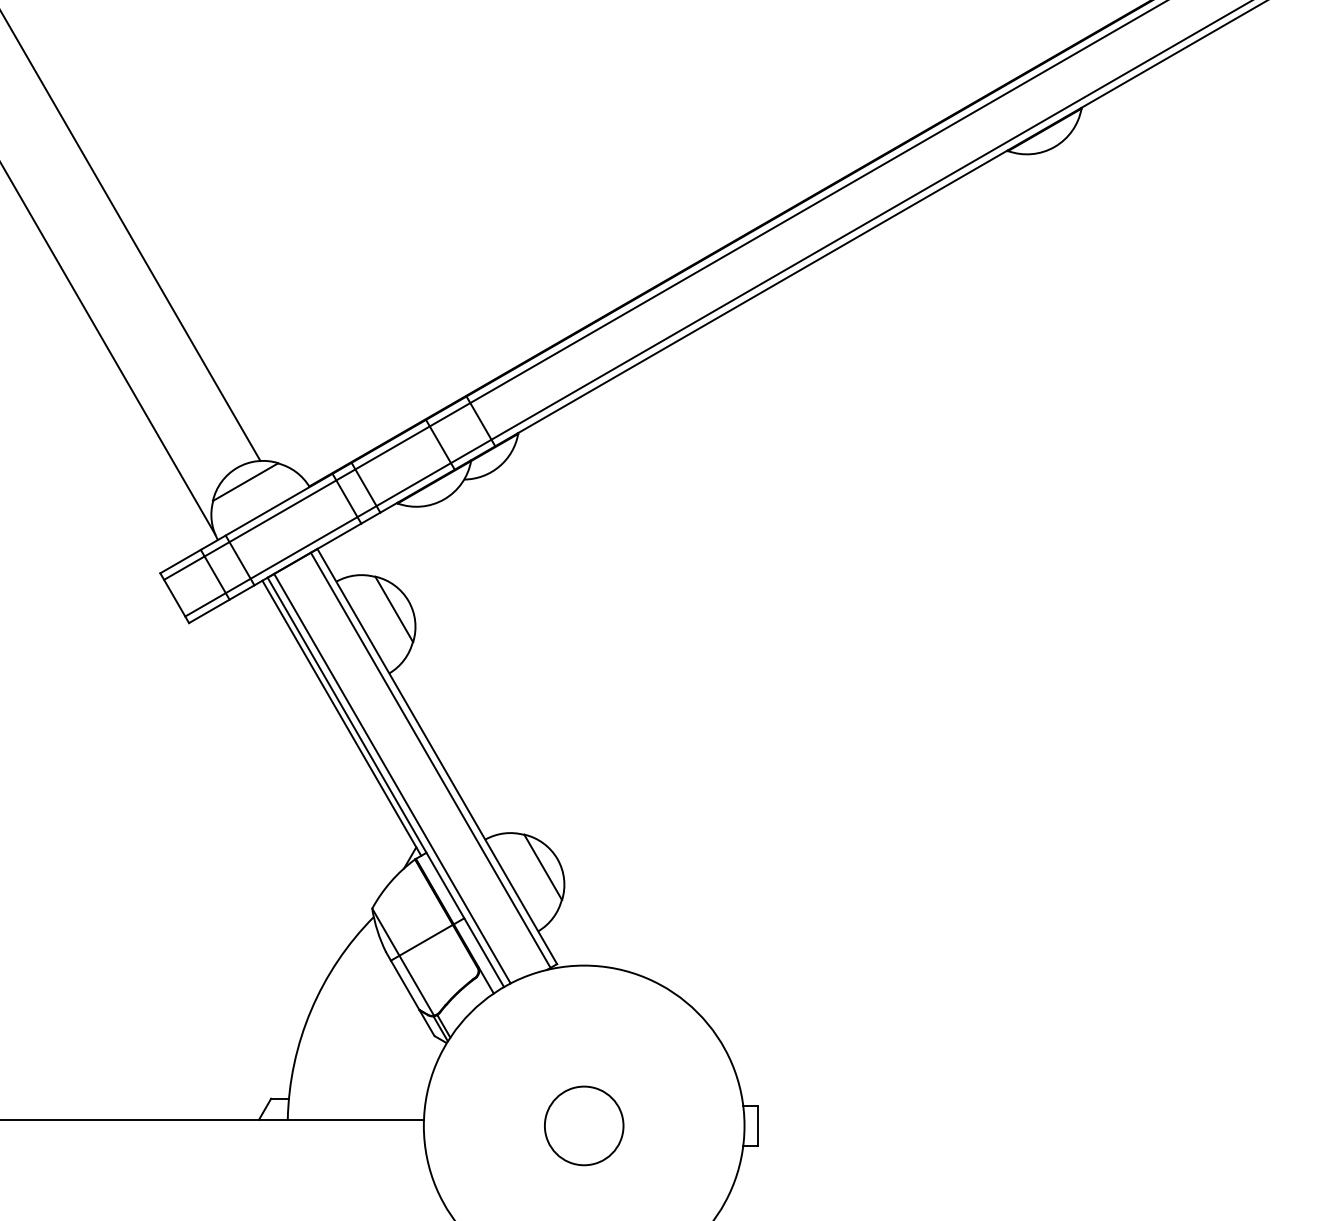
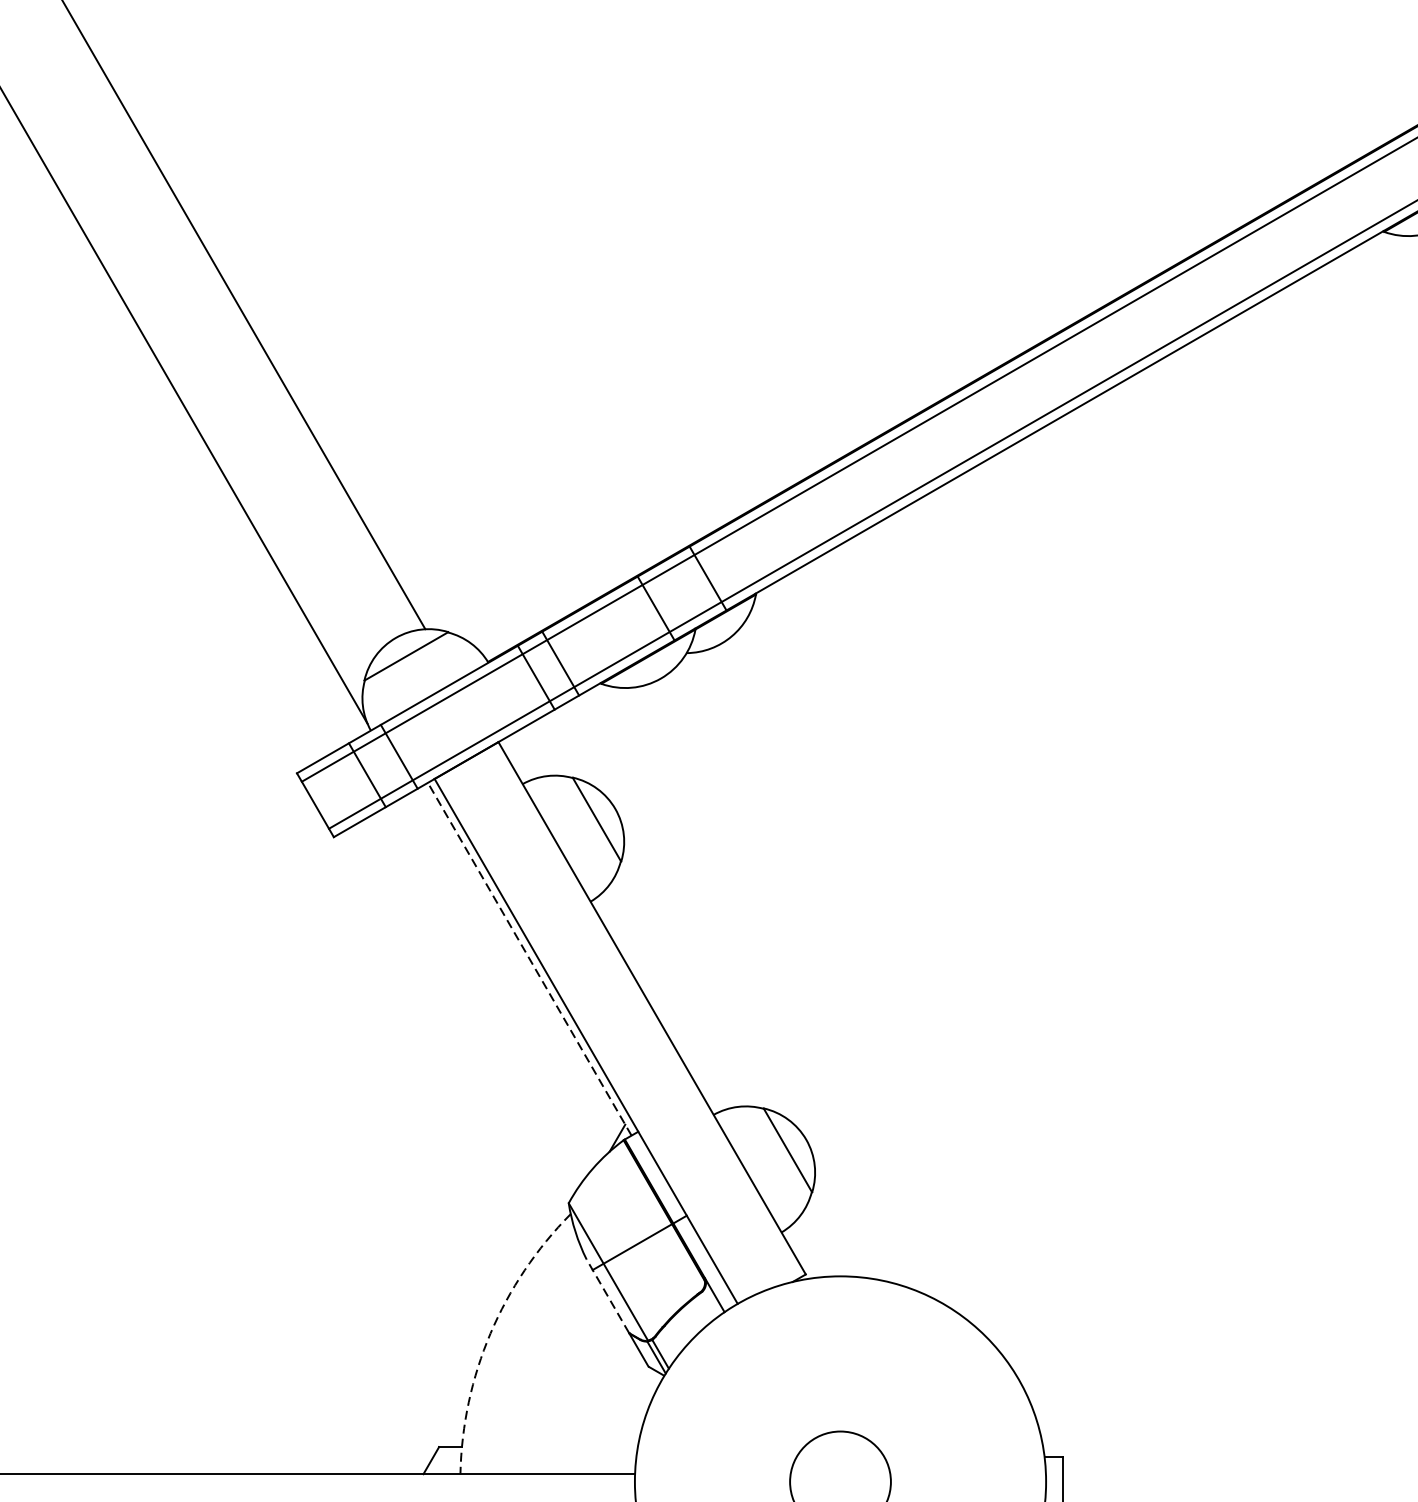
line: (341, 718) -> (529, 959), solid -> dashed
line: (430, 759) -> (643, 1012), removed
line: (392, 778) -> (594, 1036), removed
line: (402, 980) -> (607, 1295), solid -> dashed
arc: (311, 1010) -> (490, 1333), solid -> dashed

